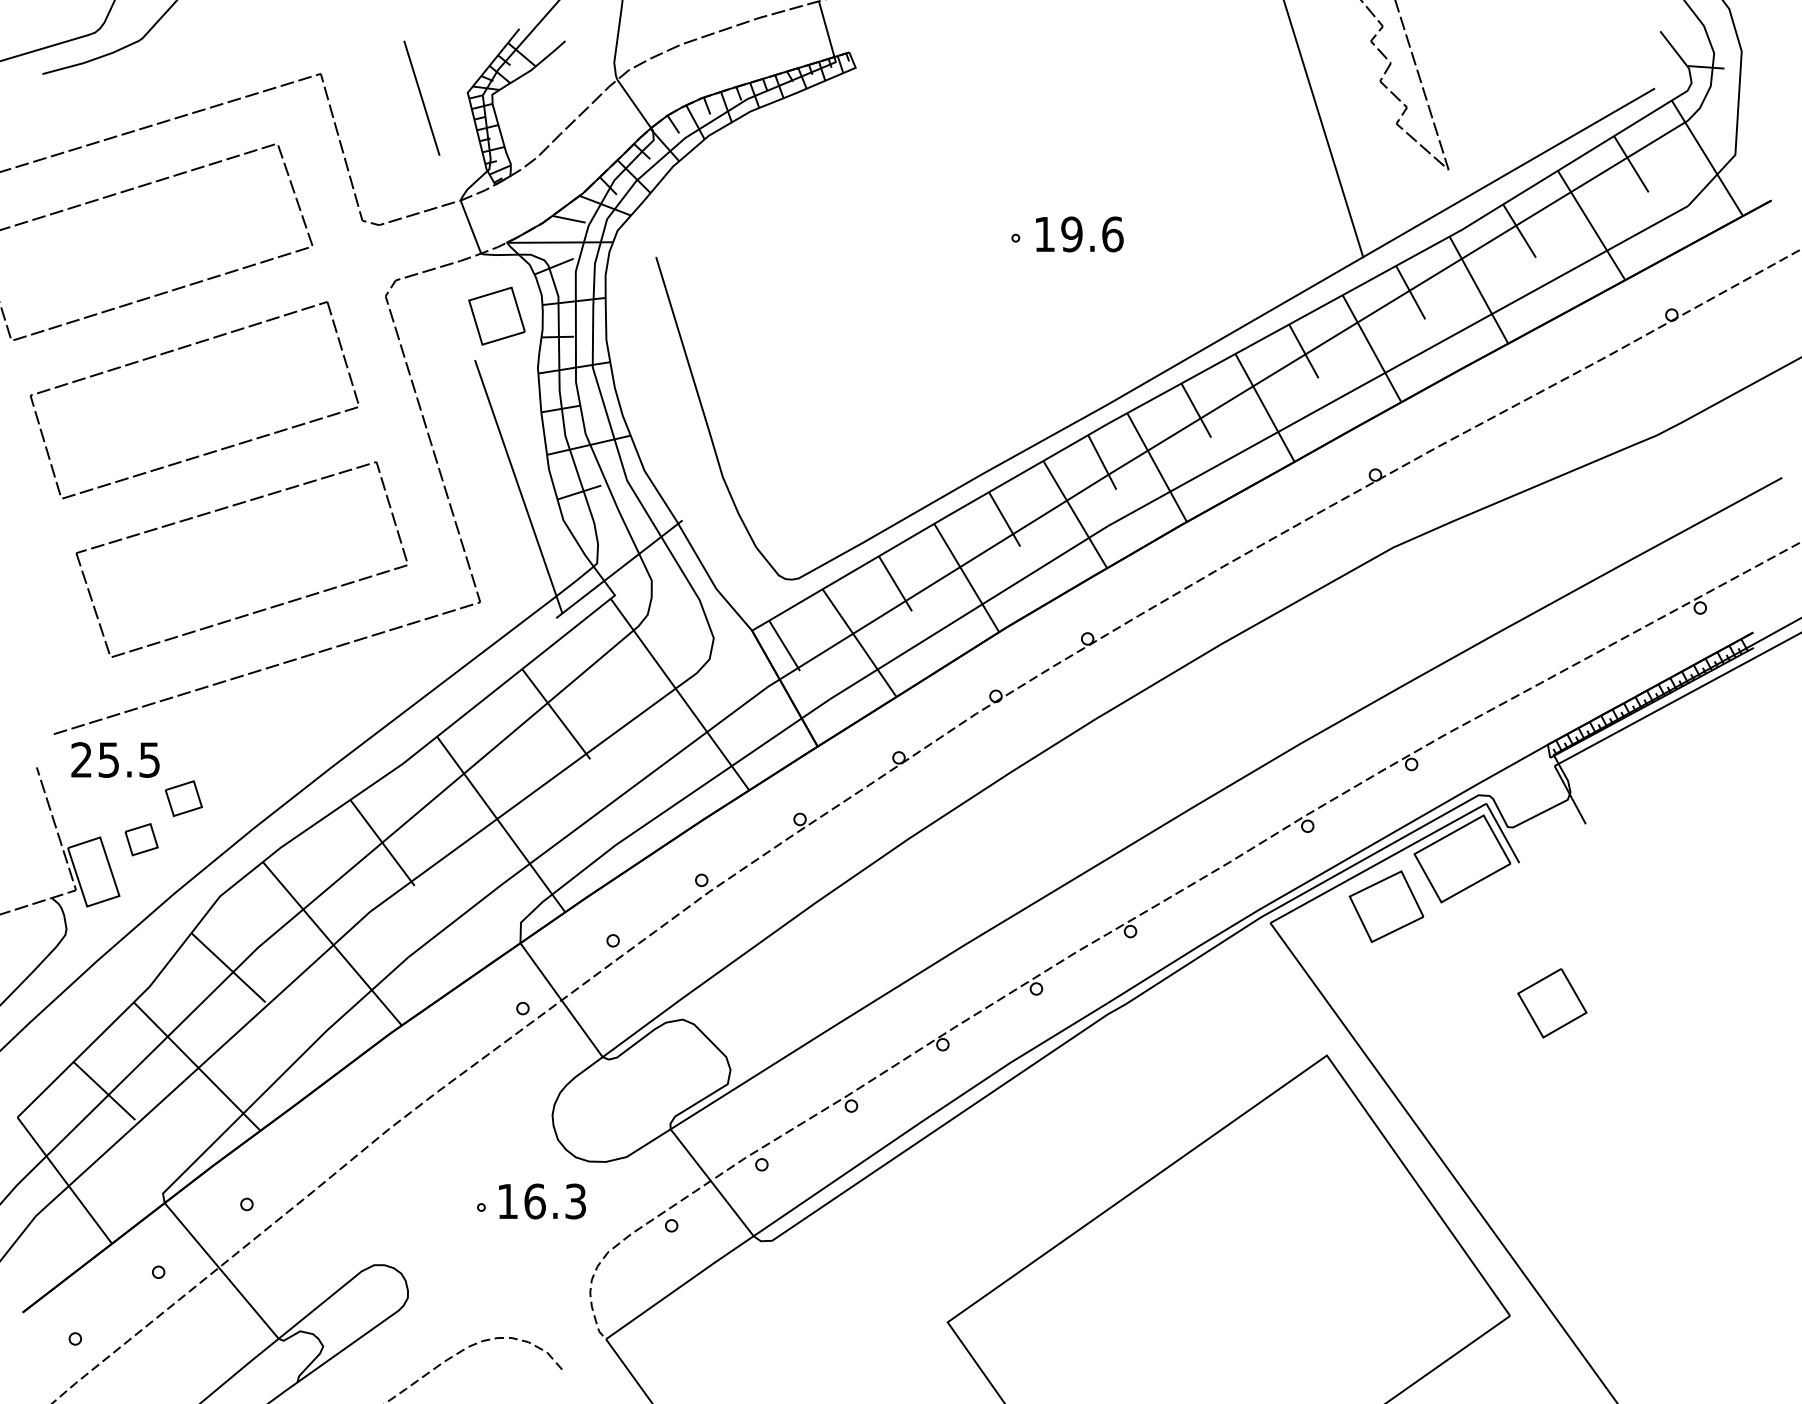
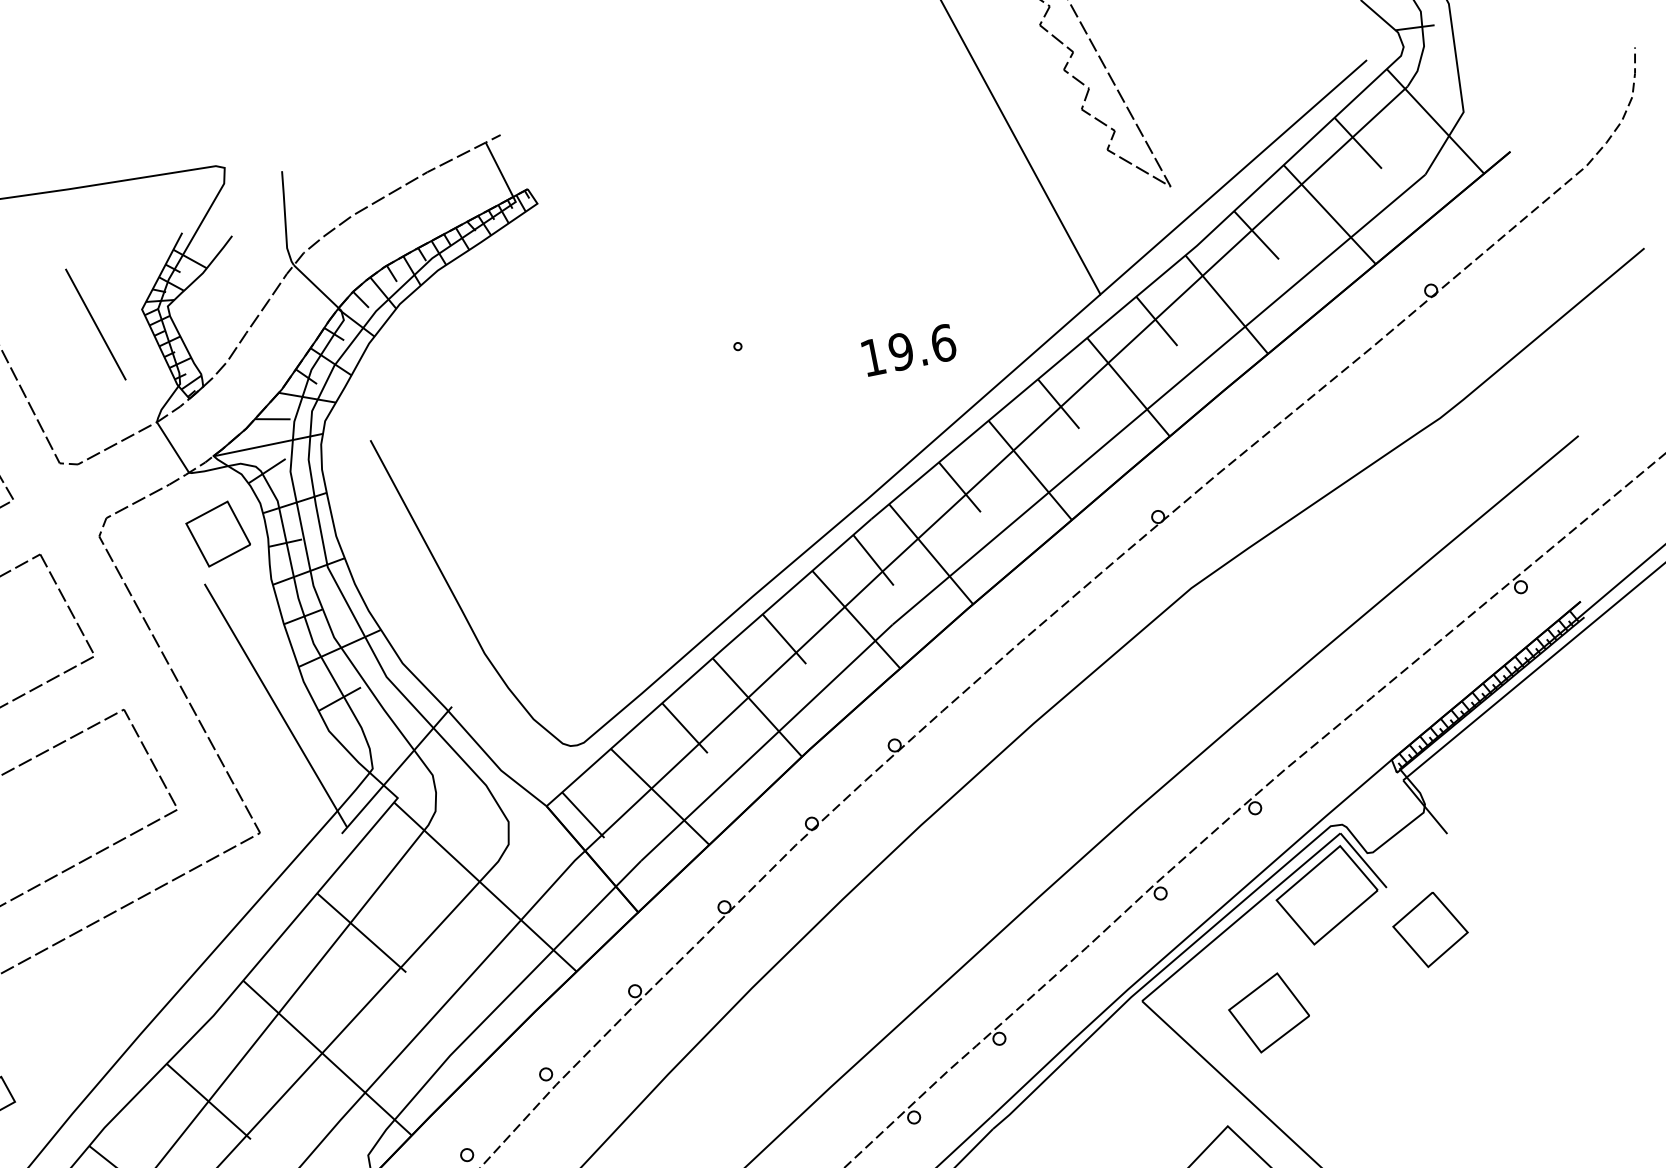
text: (1079, 234) -> (909, 350), moved
part: (1386, 906) -> (1269, 1012), moved
part: (1552, 1003) -> (1430, 929), moved

